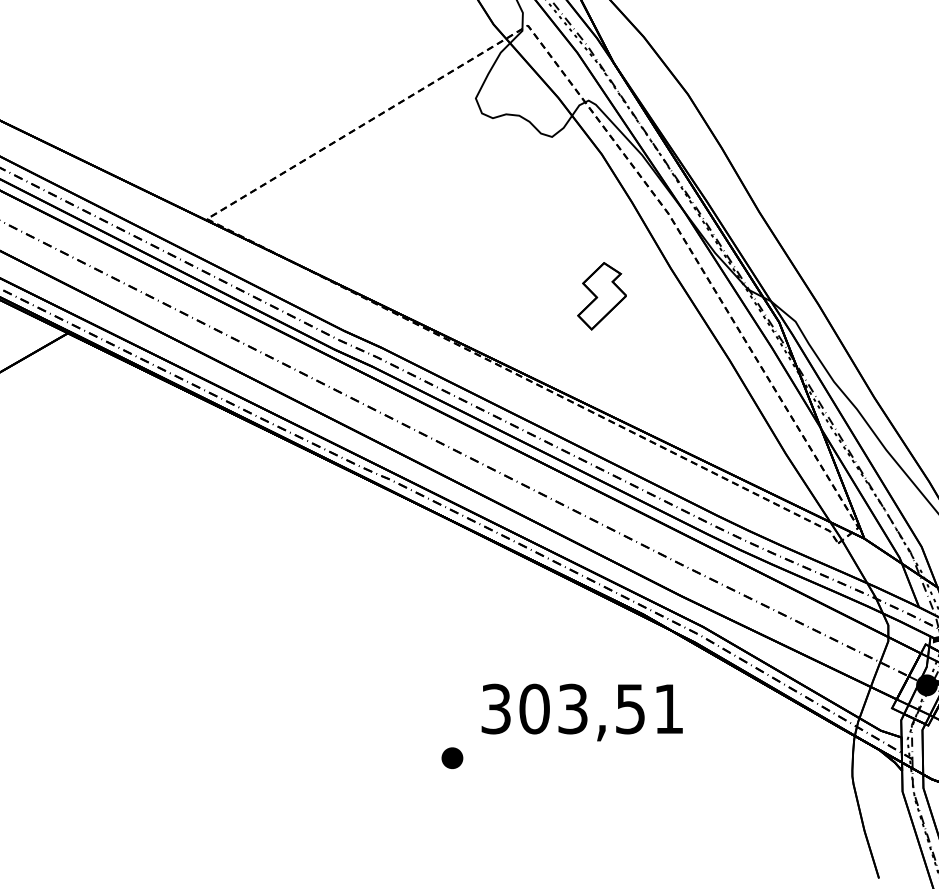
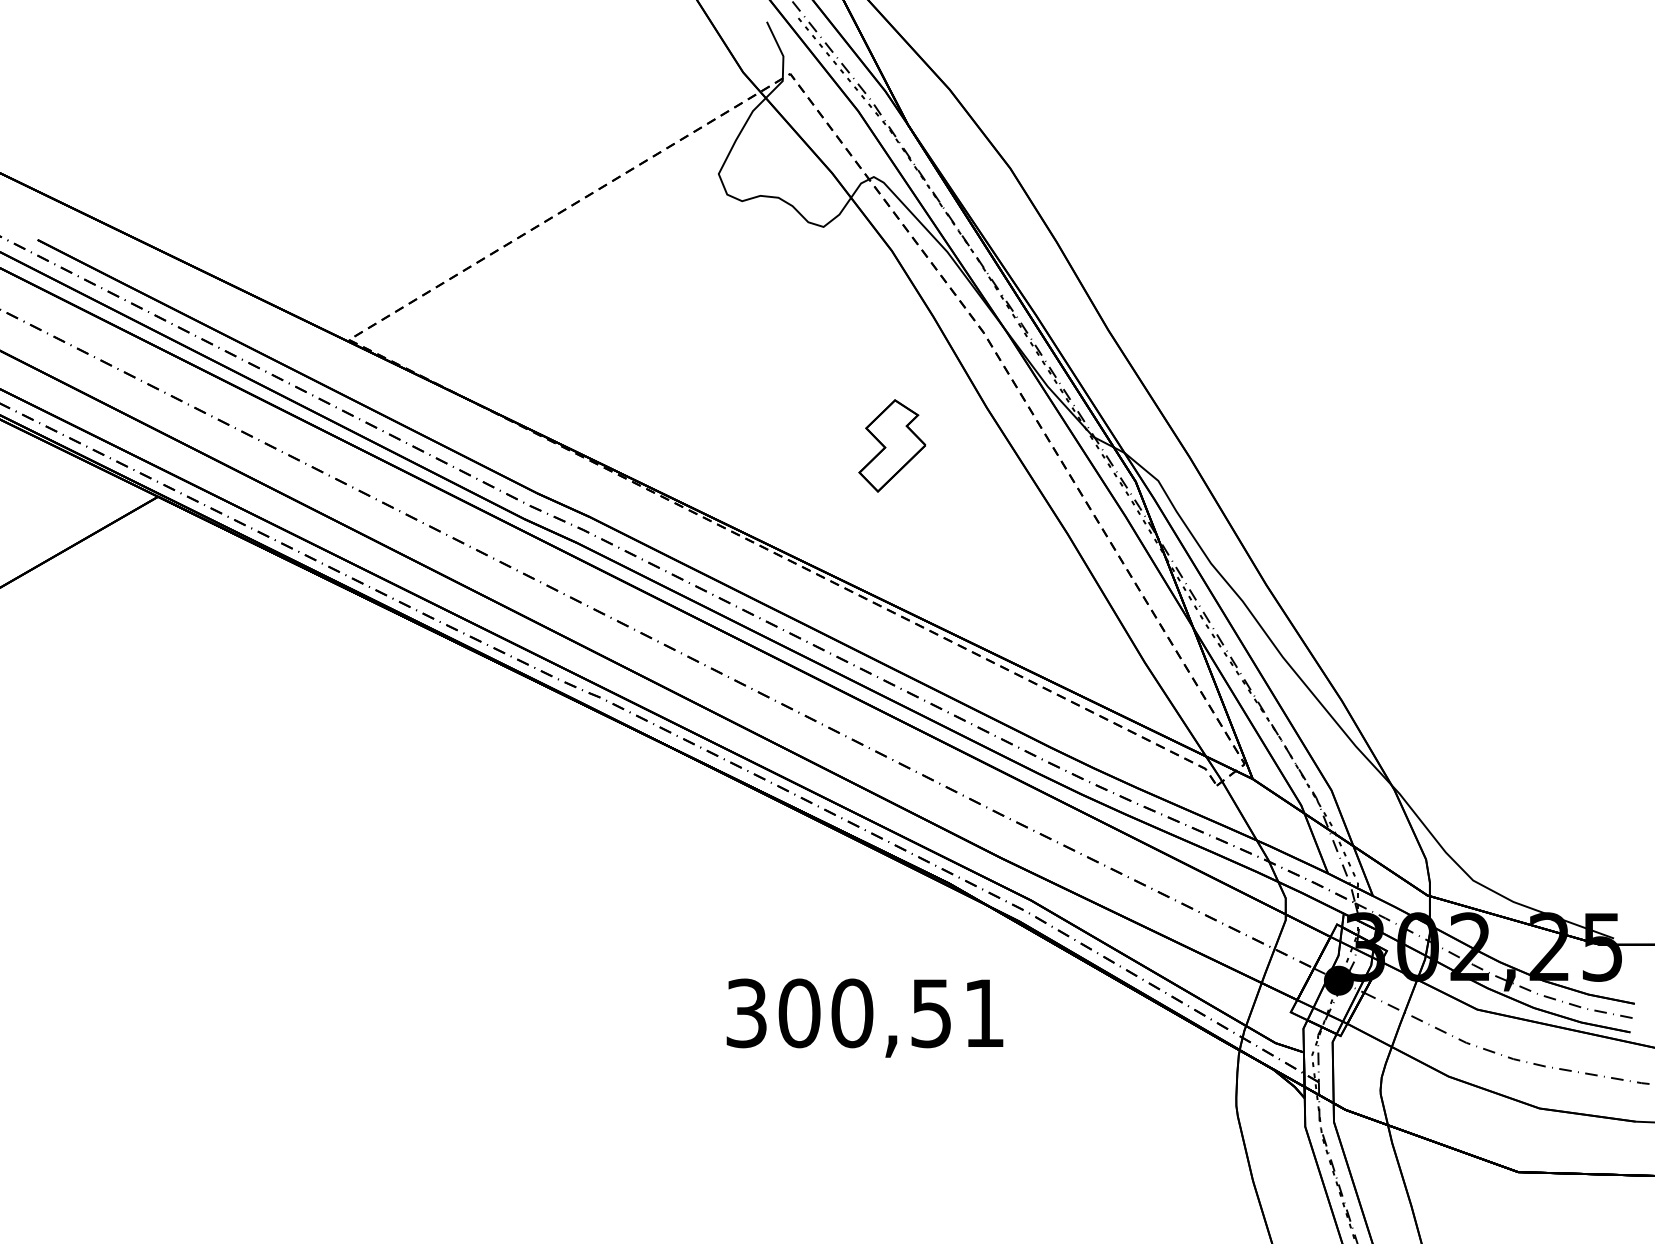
text: (573, 709) -> (852, 1013), 303,51 -> 300,51
part: (452, 757) -> (686, 1080), removed

